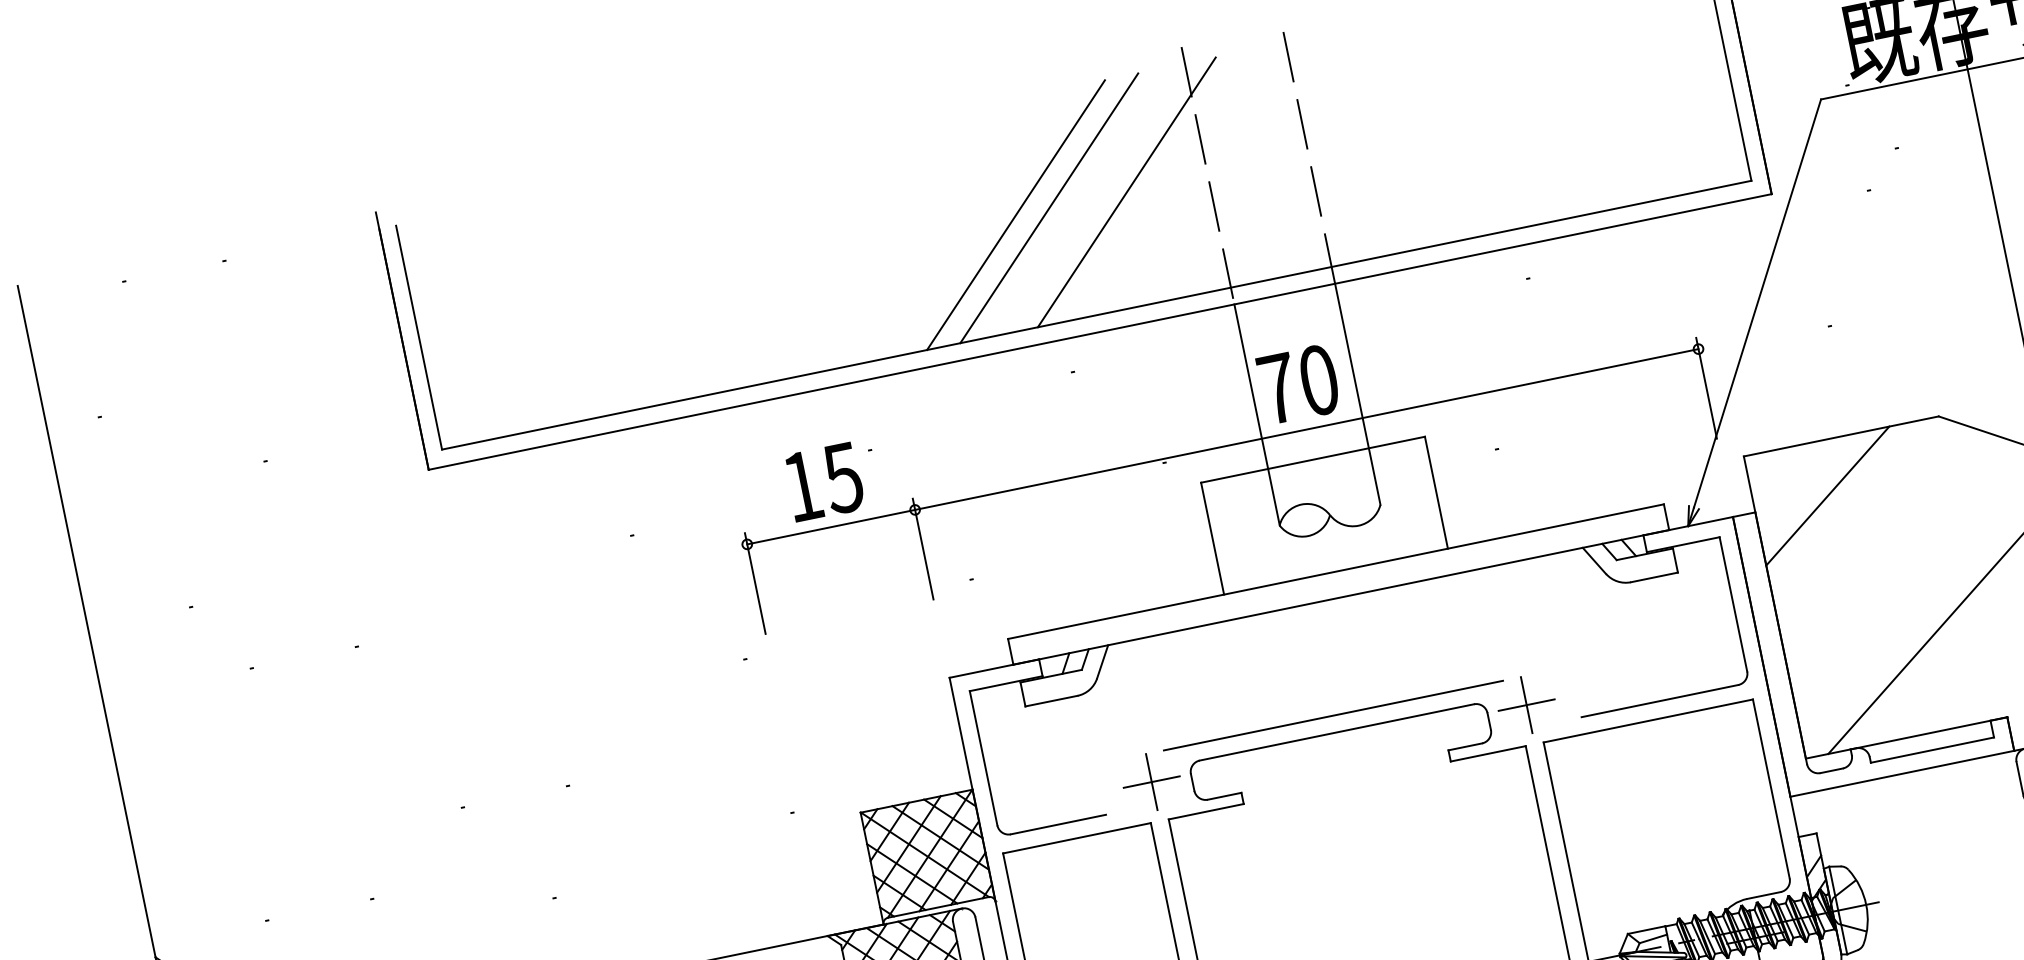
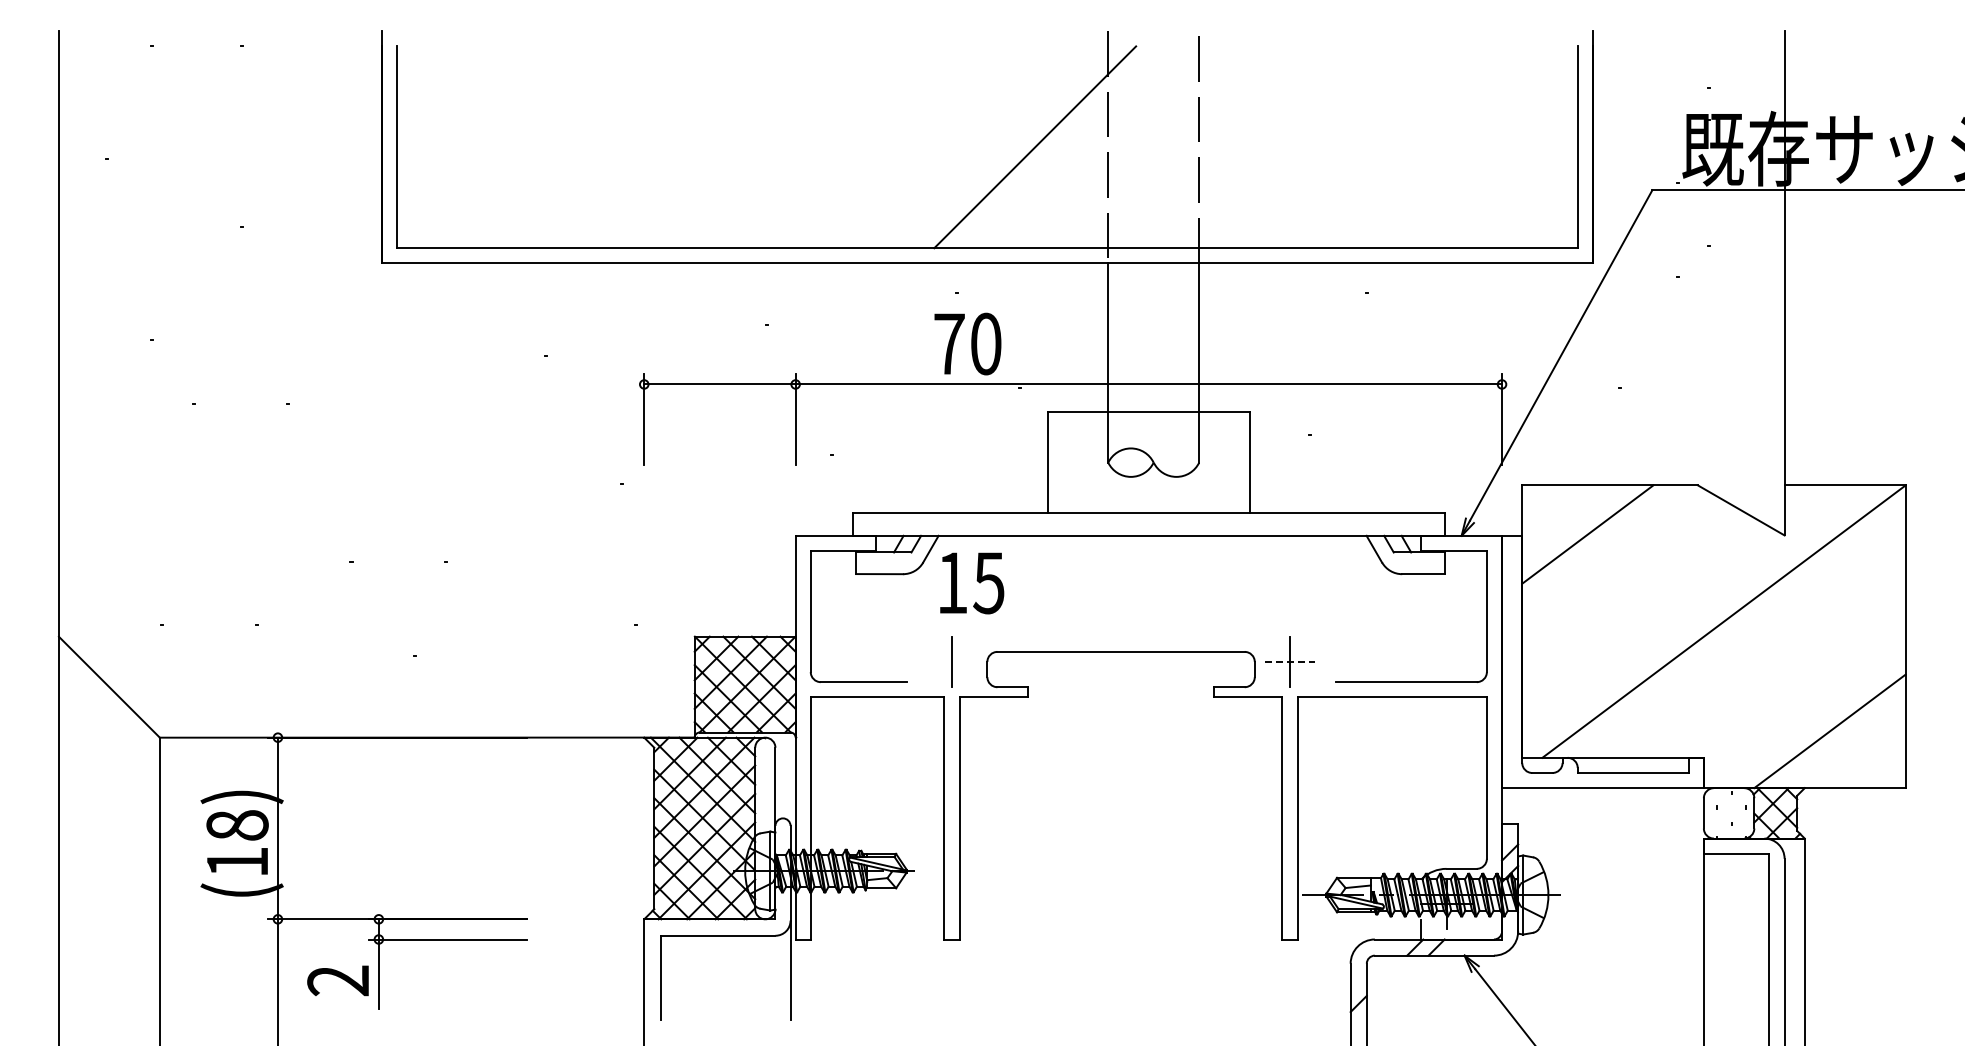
line: (1049, 208) -> (965, 147), removed
line: (1016, 215) -> (935, 147), removed
text: (1298, 383) -> (967, 343), moved
text: (824, 482) -> (972, 583), moved
line: (1527, 704) -> (1290, 661), solid -> dashed
line: (1332, 715) -> (1120, 636), removed
line: (1151, 781) -> (951, 661), removed

